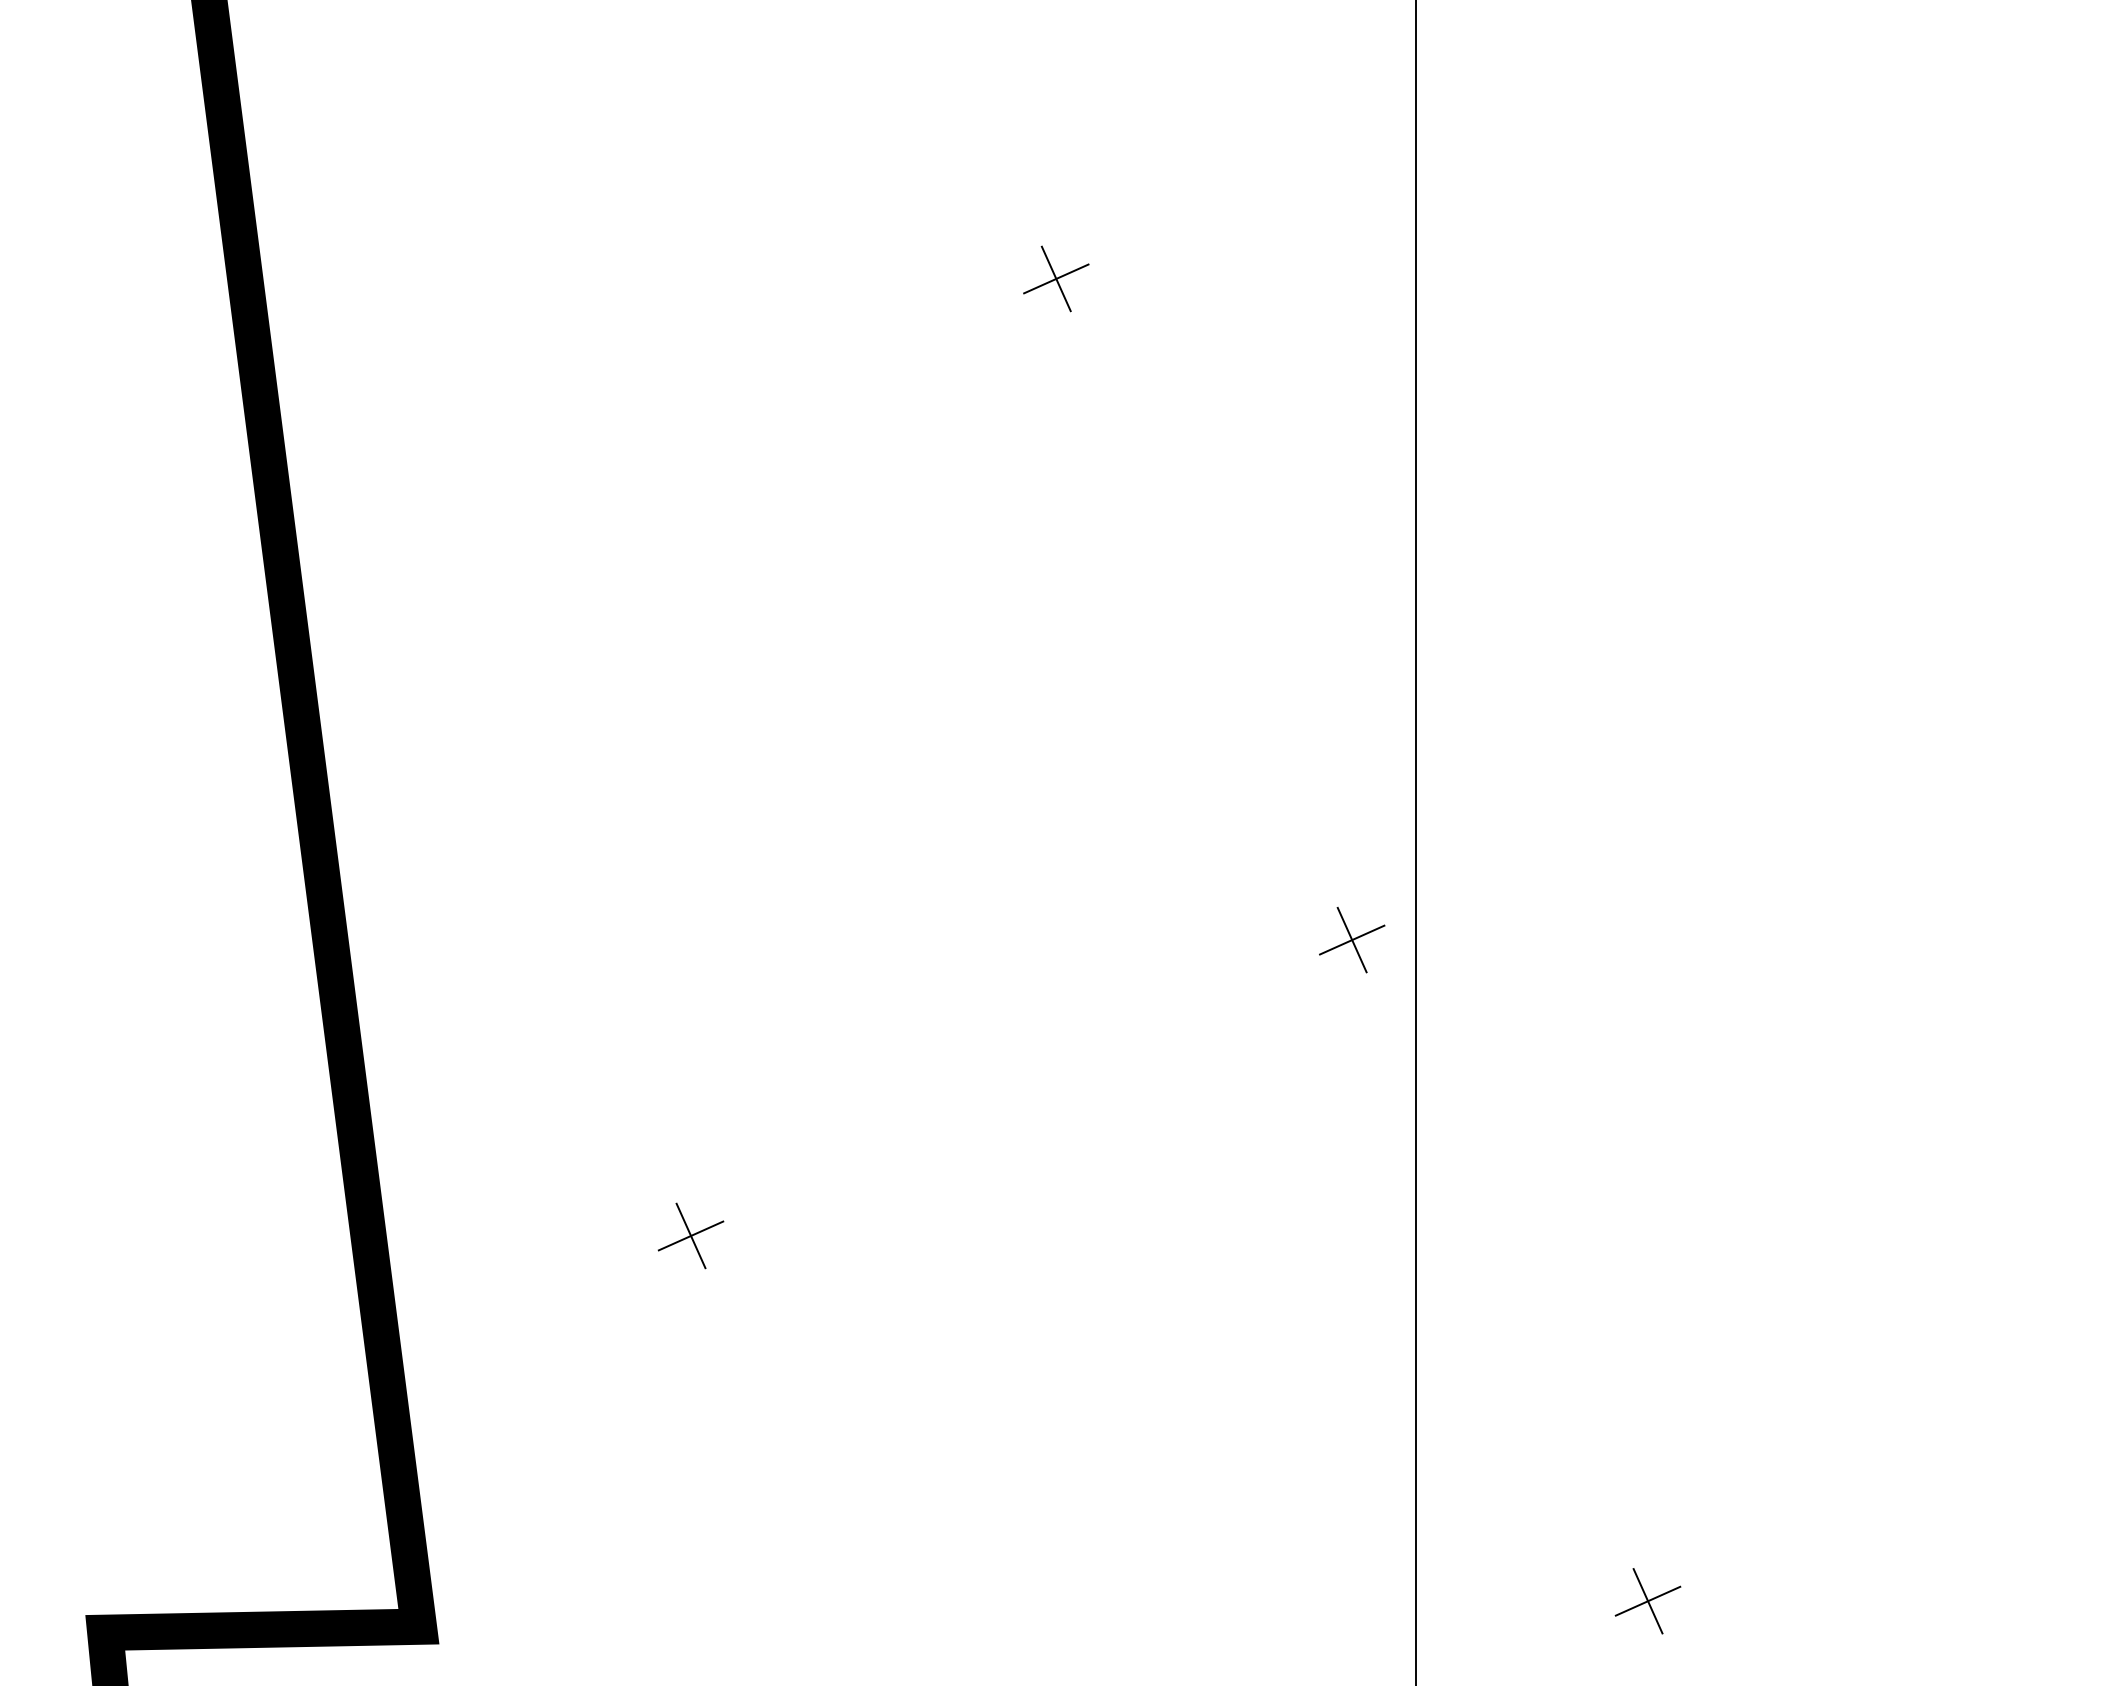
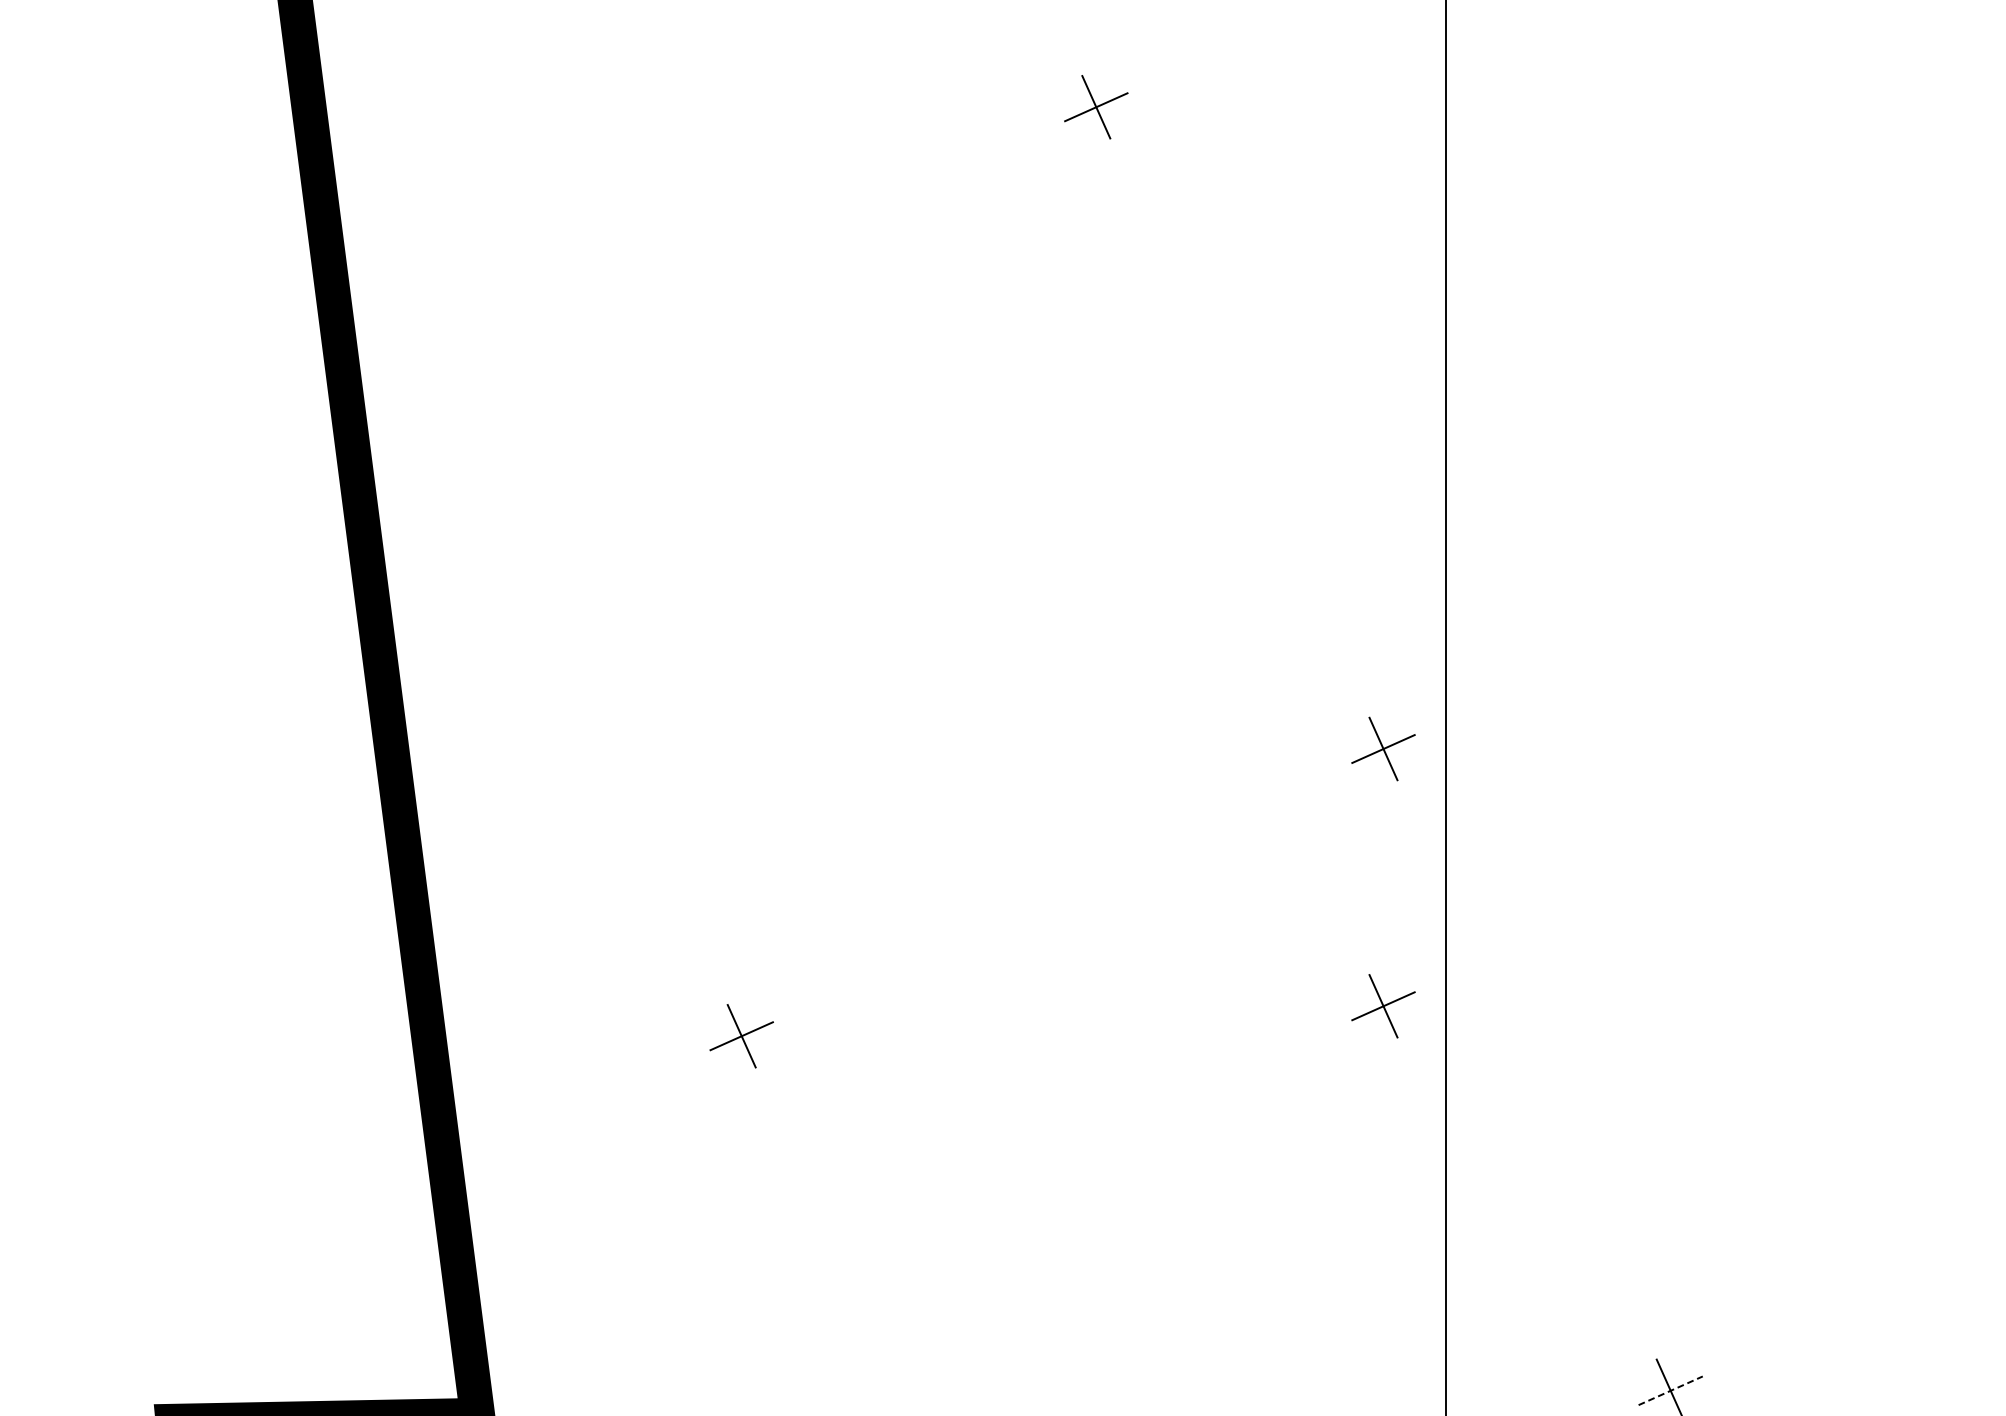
part: (1352, 1205) -> (1383, 1006), added
line: (1648, 1601) -> (1671, 1391), solid -> dashed

